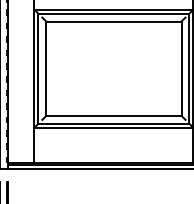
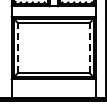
line: (47, 69) -> (18, 48), solid -> dashed
line: (181, 69) -> (89, 48), solid -> dashed

